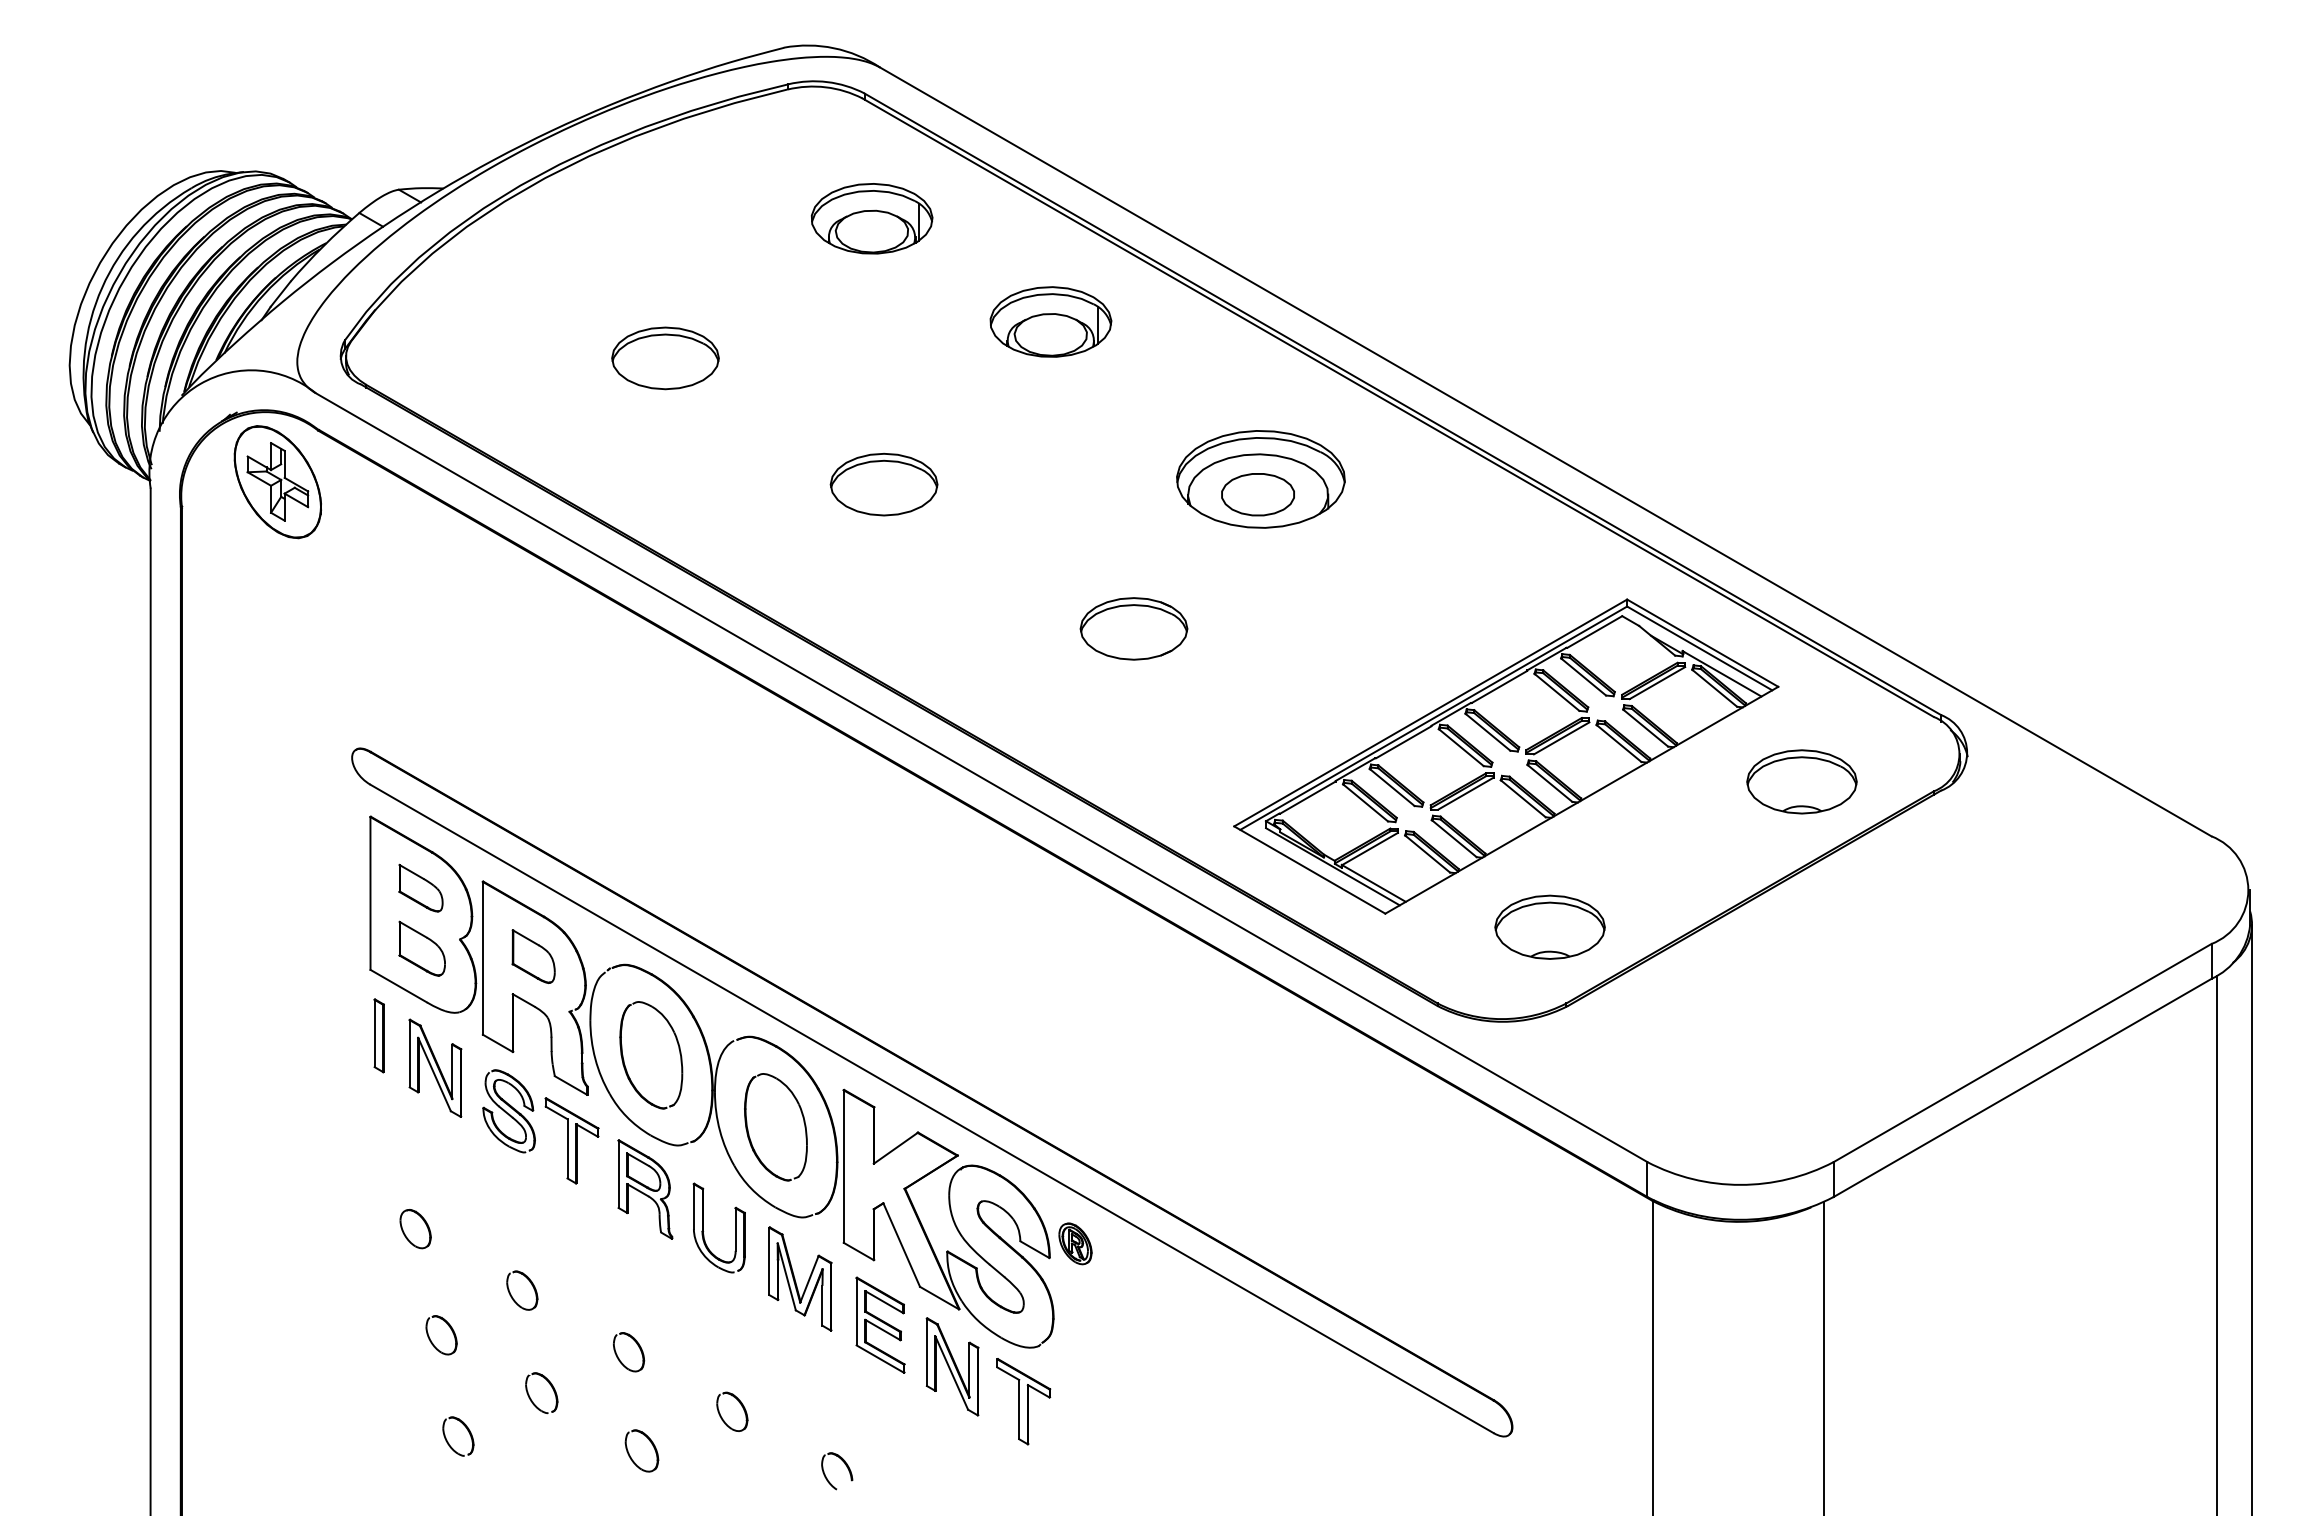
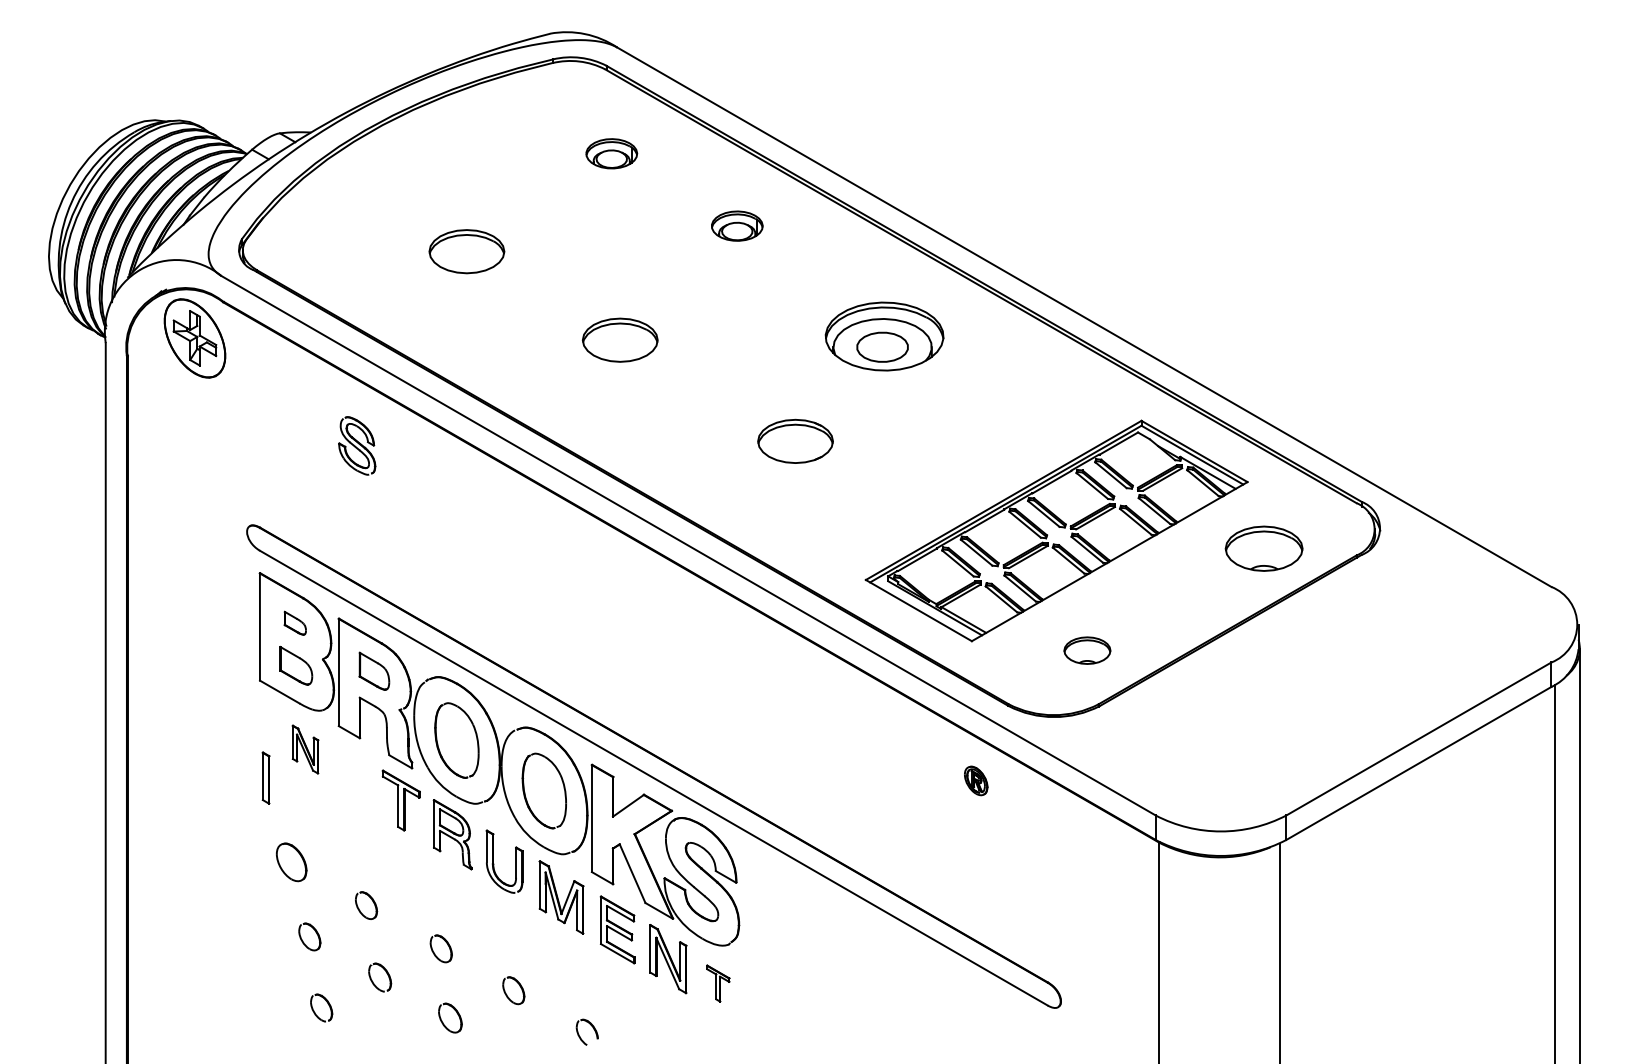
part: (871, 218) -> (611, 153), size x0.6
part: (1050, 321) -> (736, 225), size x0.6
part: (420, 887) -> (295, 622), size x0.7
part: (1549, 926) -> (1087, 650), size x0.6
part: (378, 1035) -> (265, 777), moved
part: (435, 1067) -> (305, 749), size x0.7
part: (508, 1111) -> (356, 446), moved
part: (415, 1229) -> (291, 862), size x1.4
part: (1075, 1243) -> (976, 780), moved
part: (1023, 1401) -> (718, 983), size x0.6

